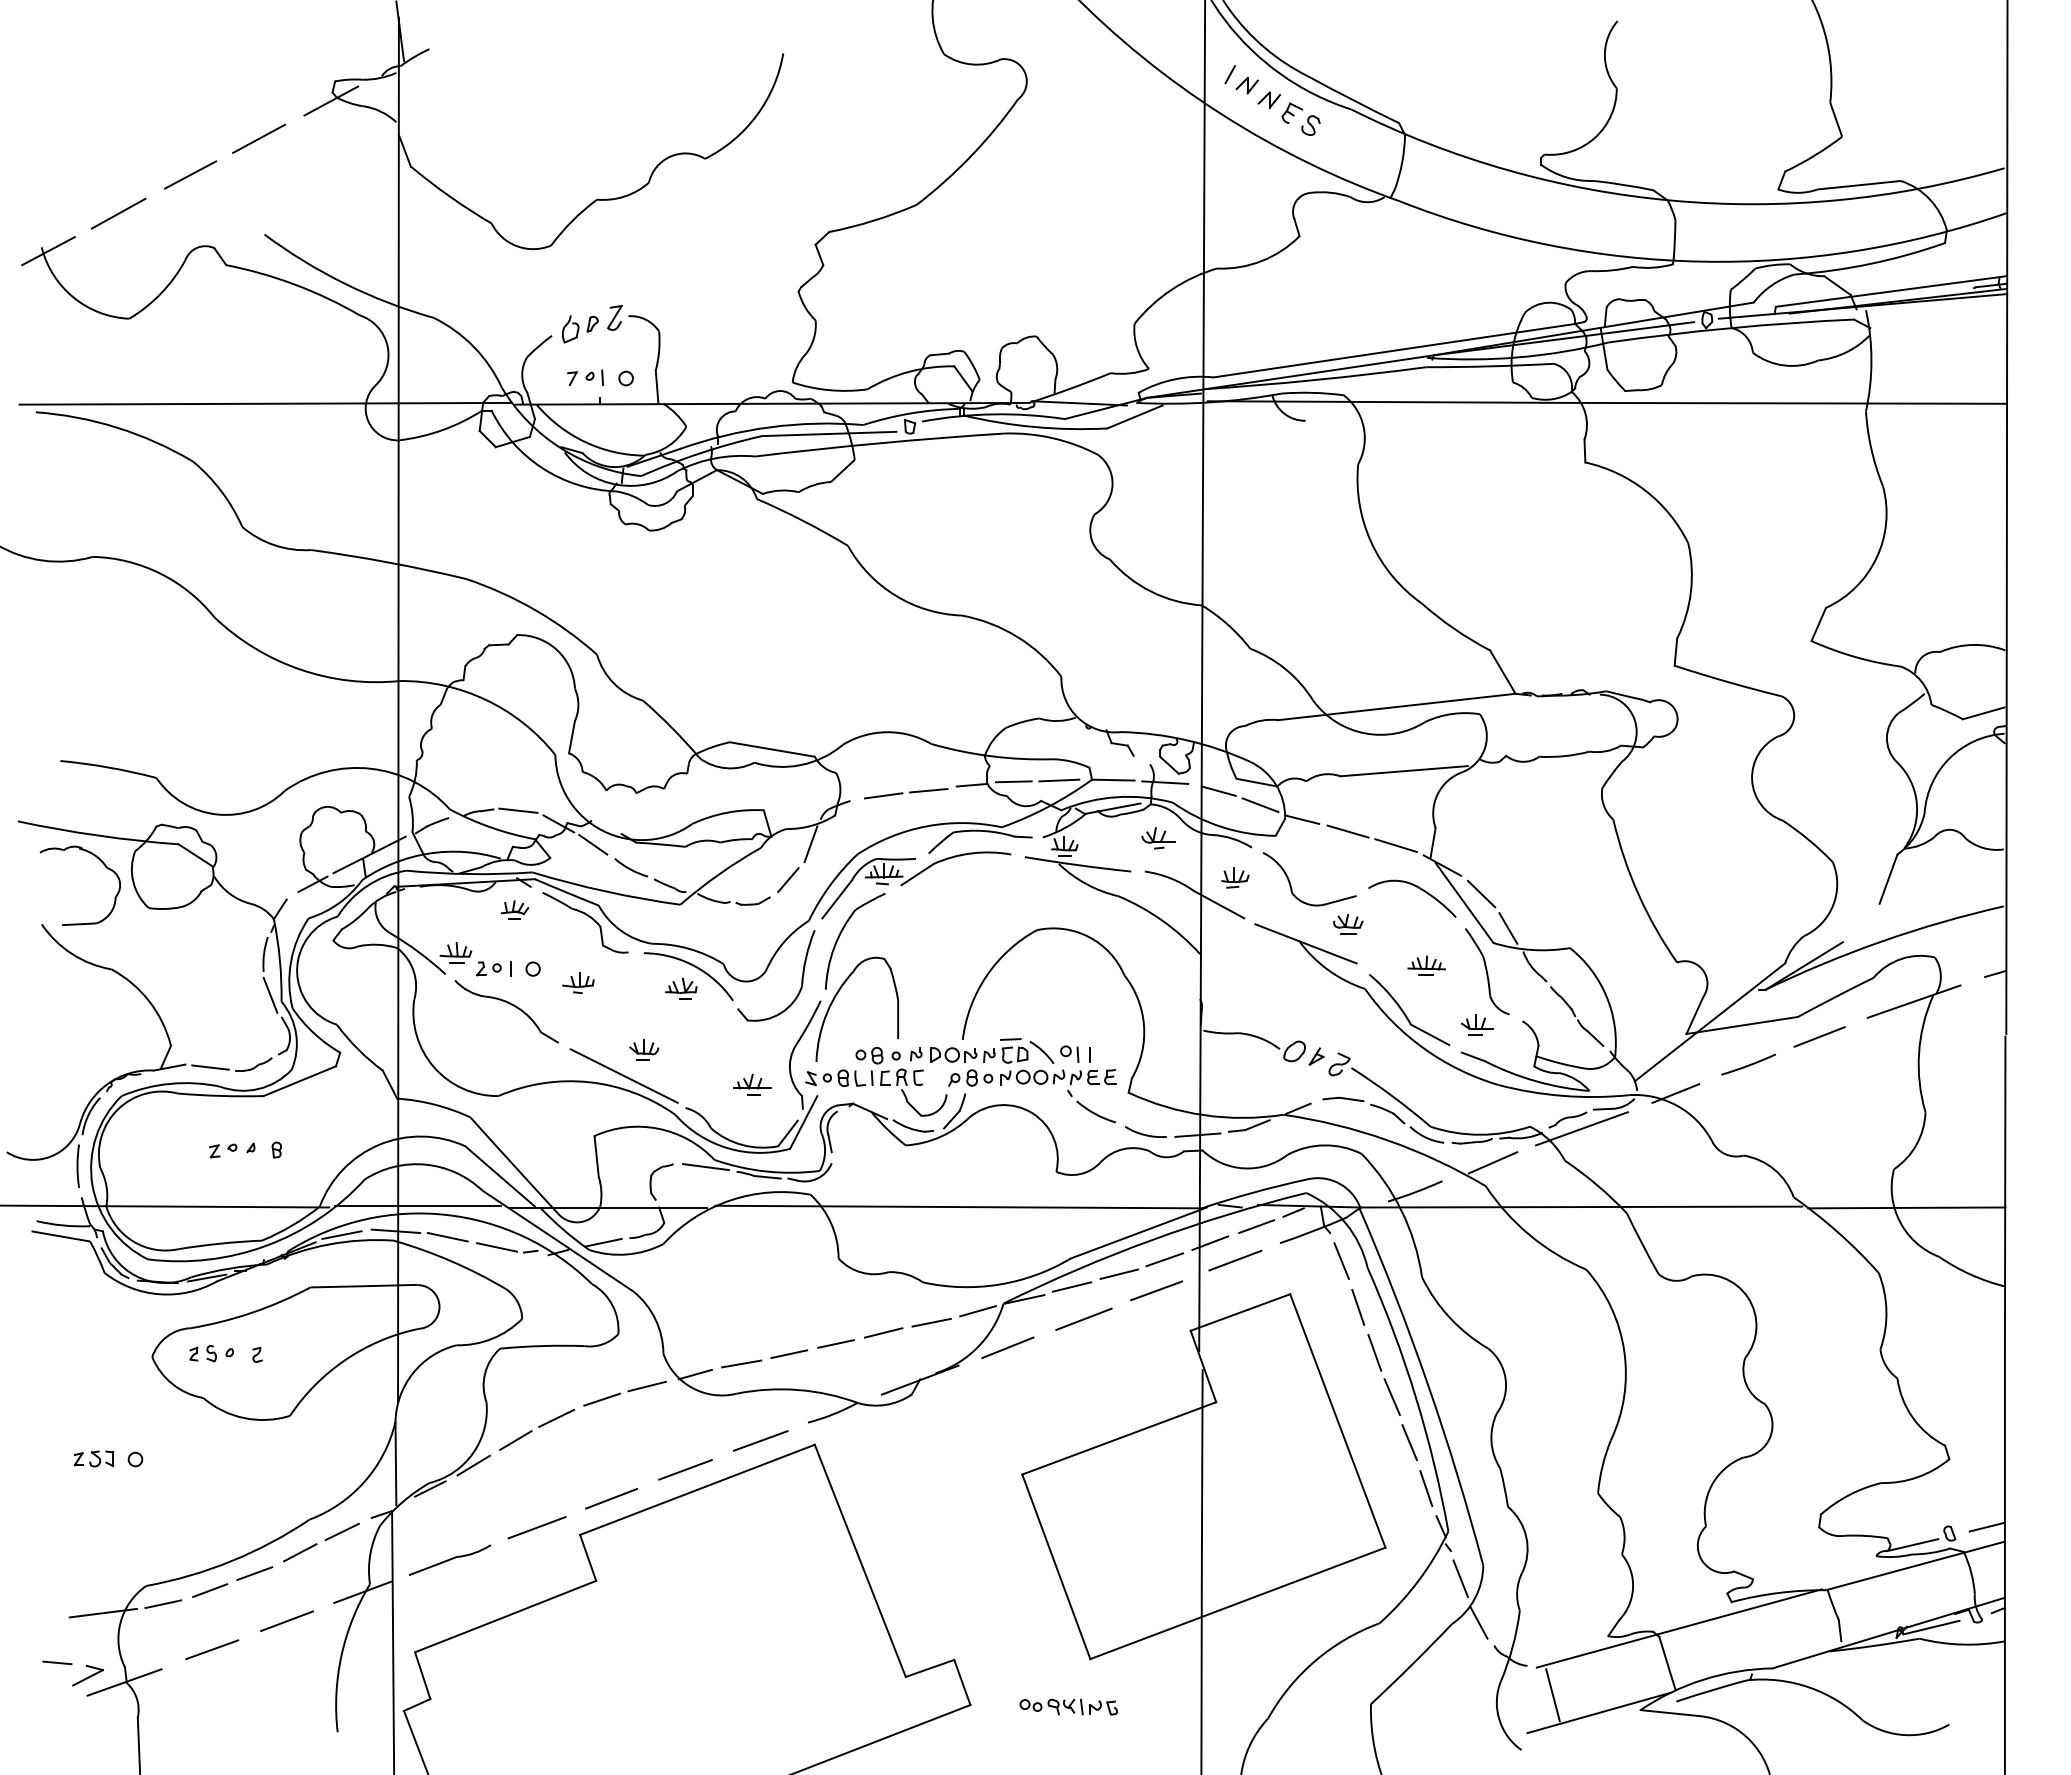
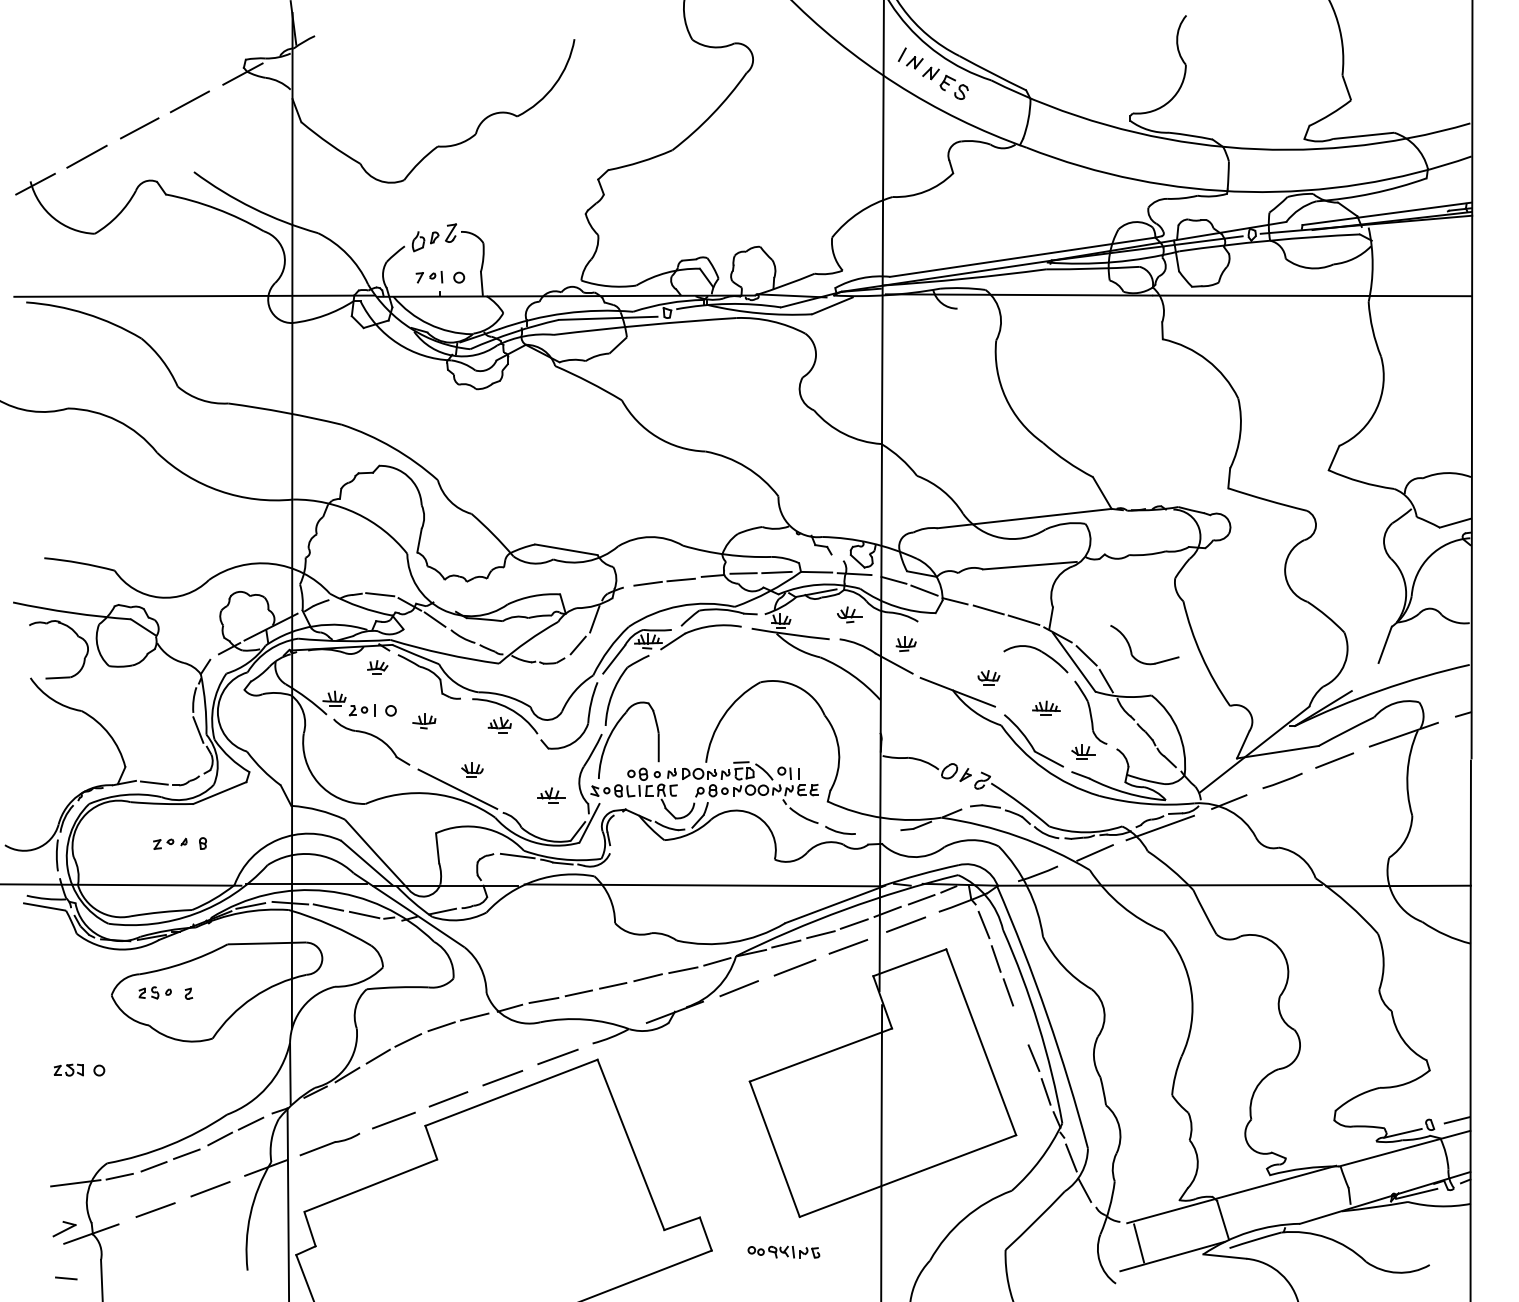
part: (1291, 884) -> (1131, 648), moved
line: (1197, 1134) -> (878, 832), removed
line: (1391, 1397) -> (1020, 1025), removed
line: (57, 1662) -> (66, 1278), moved

